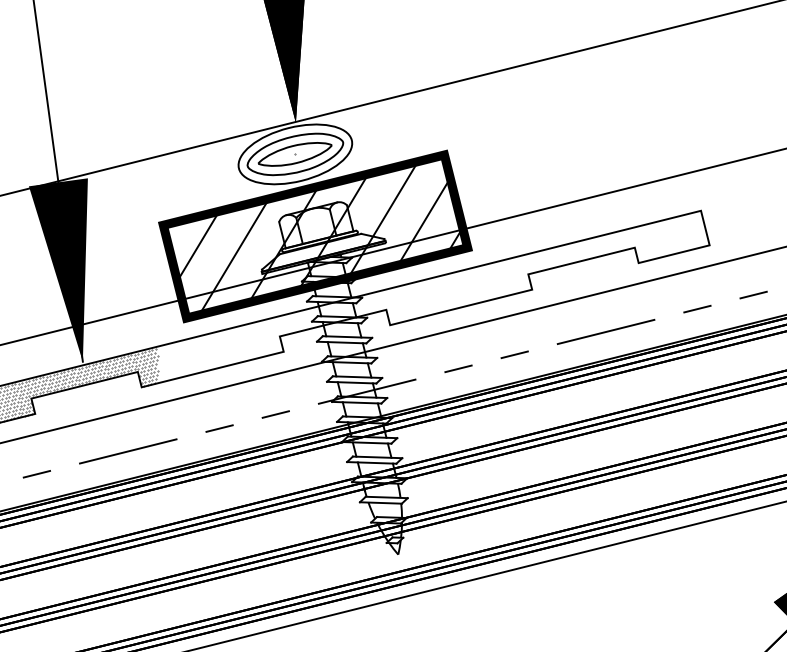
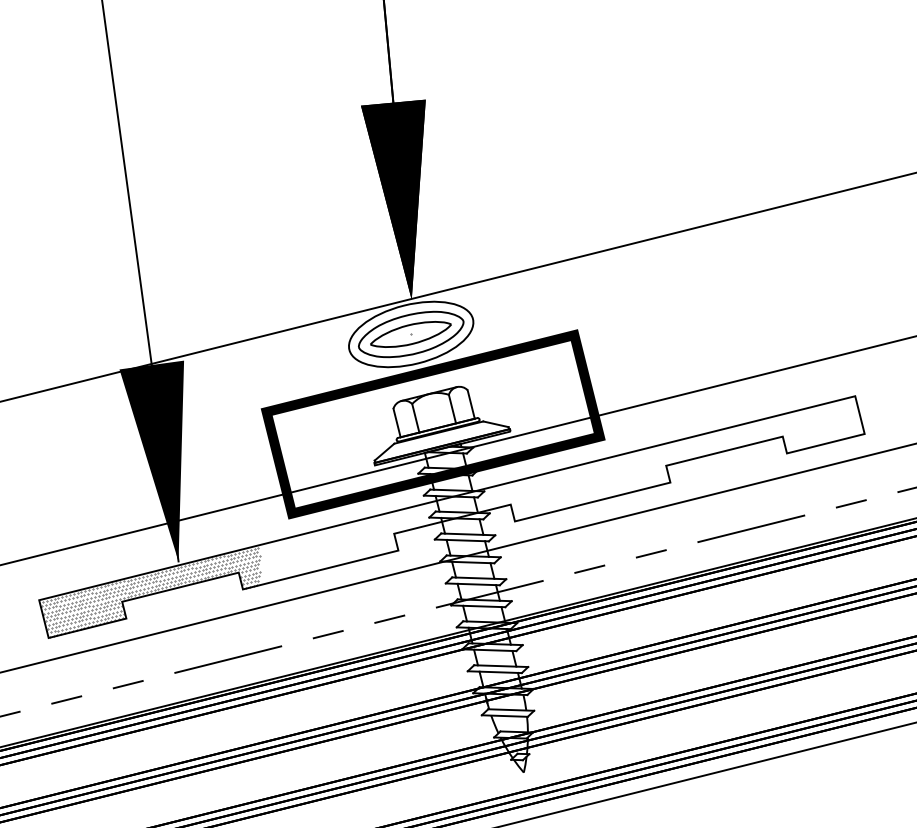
hatch: (313, 238) -> (431, 426), removed

